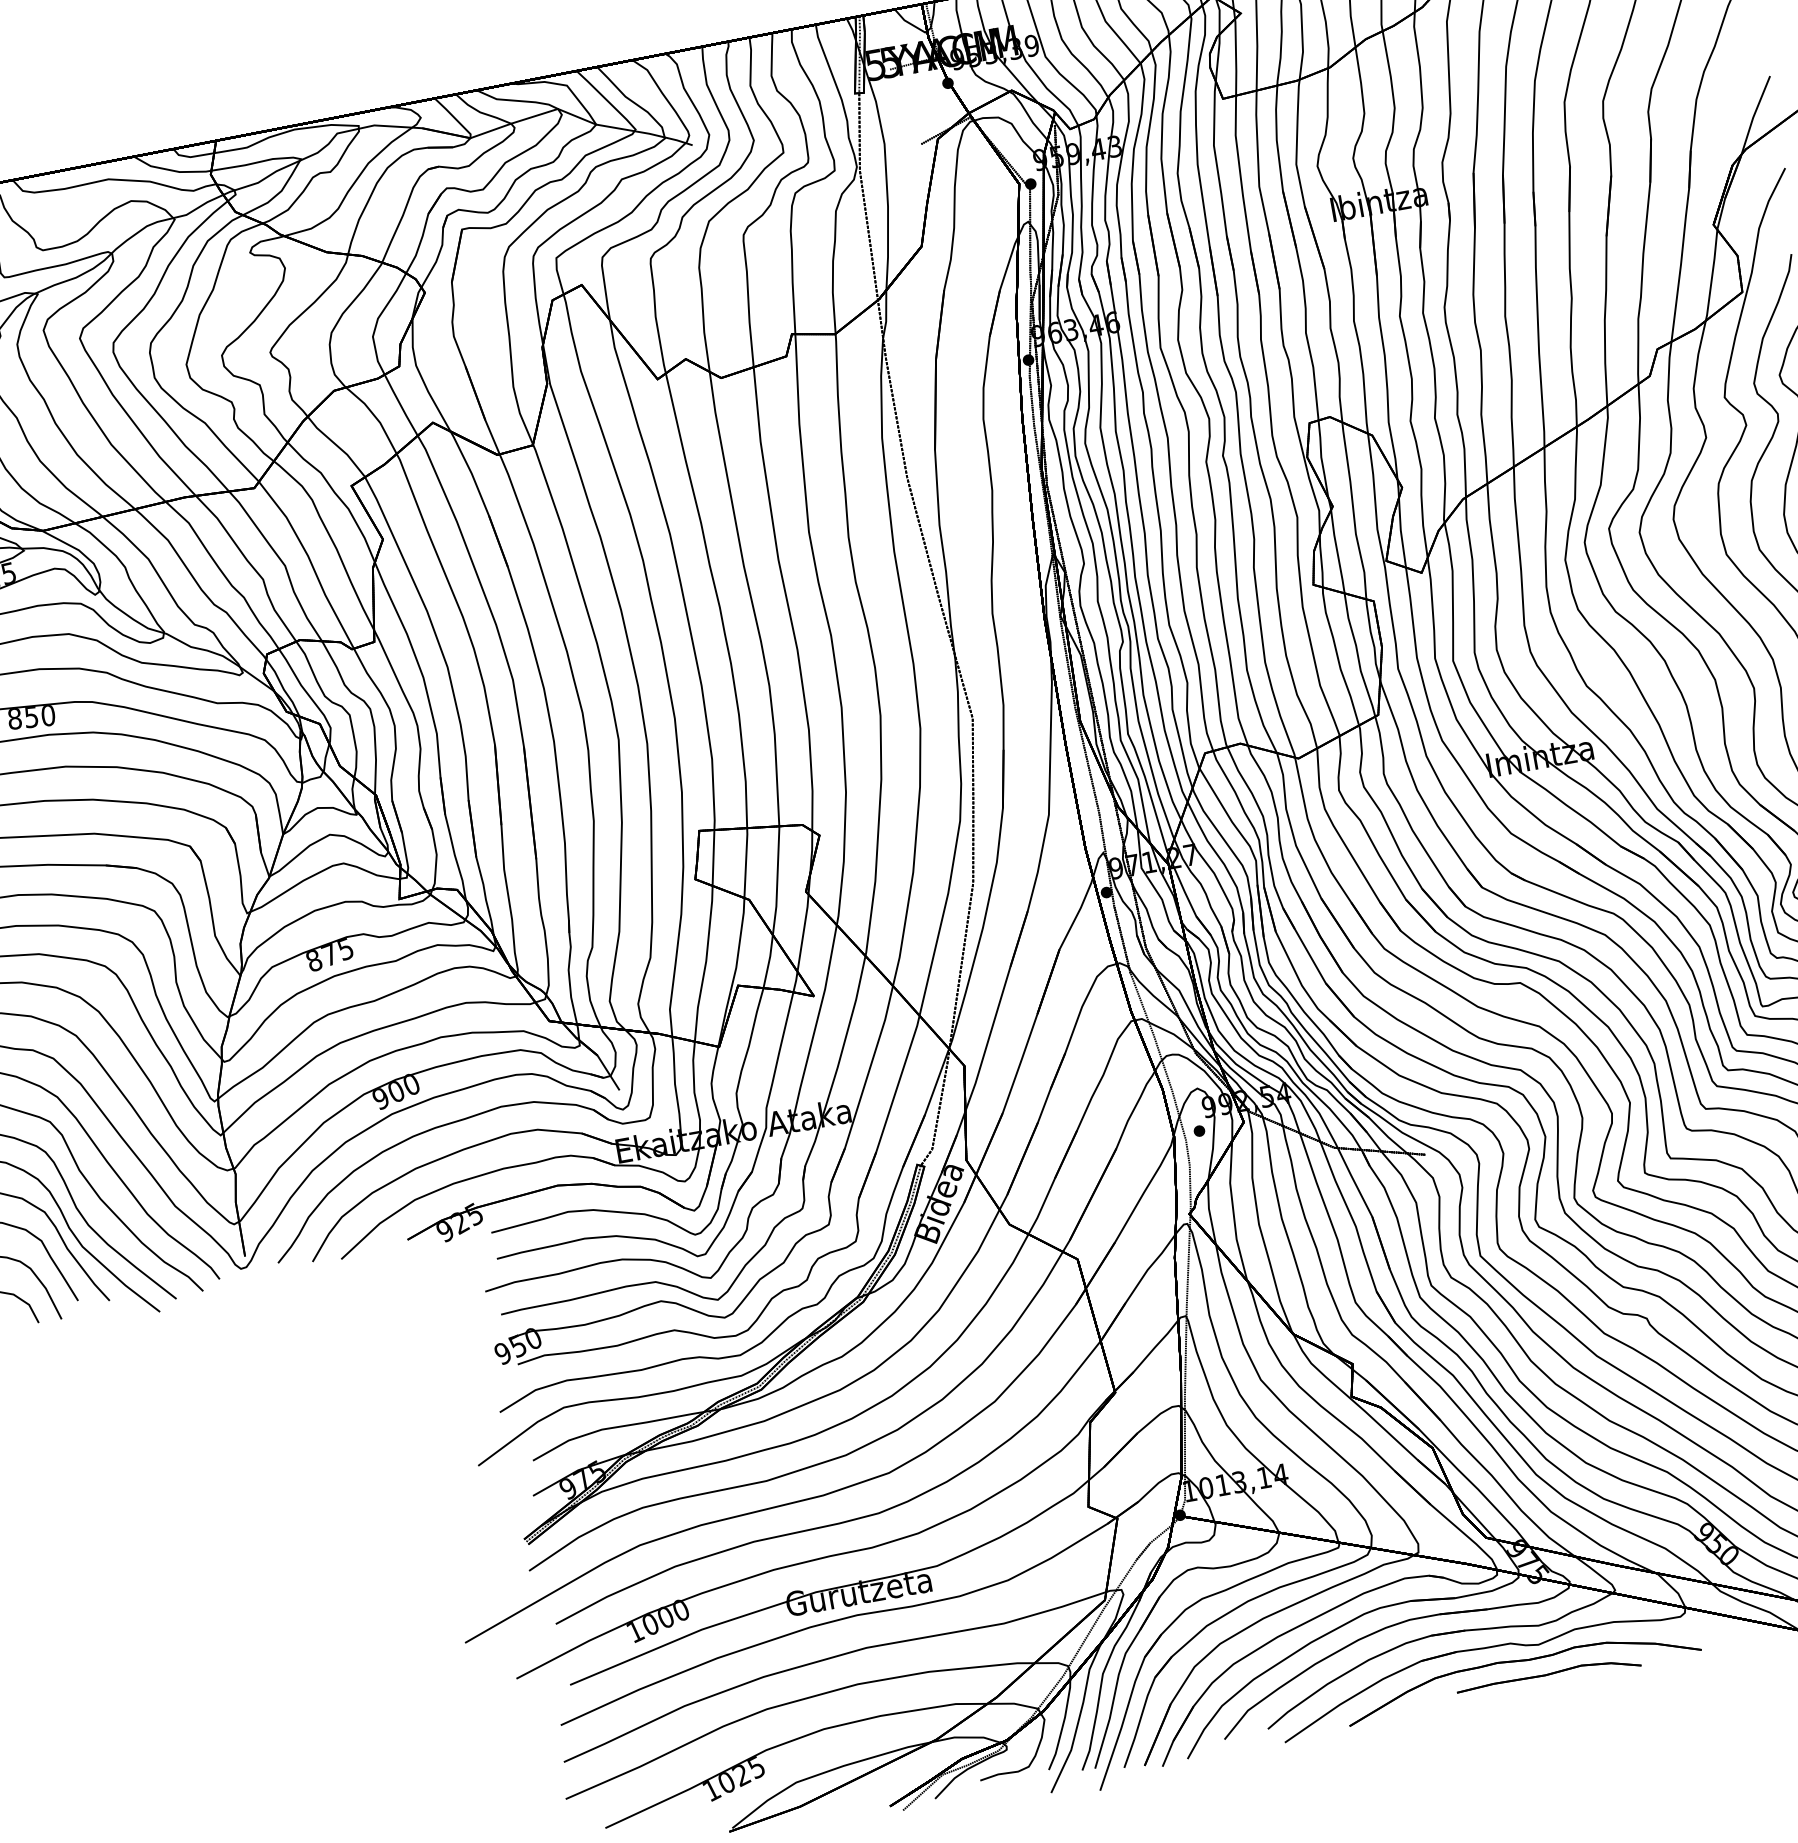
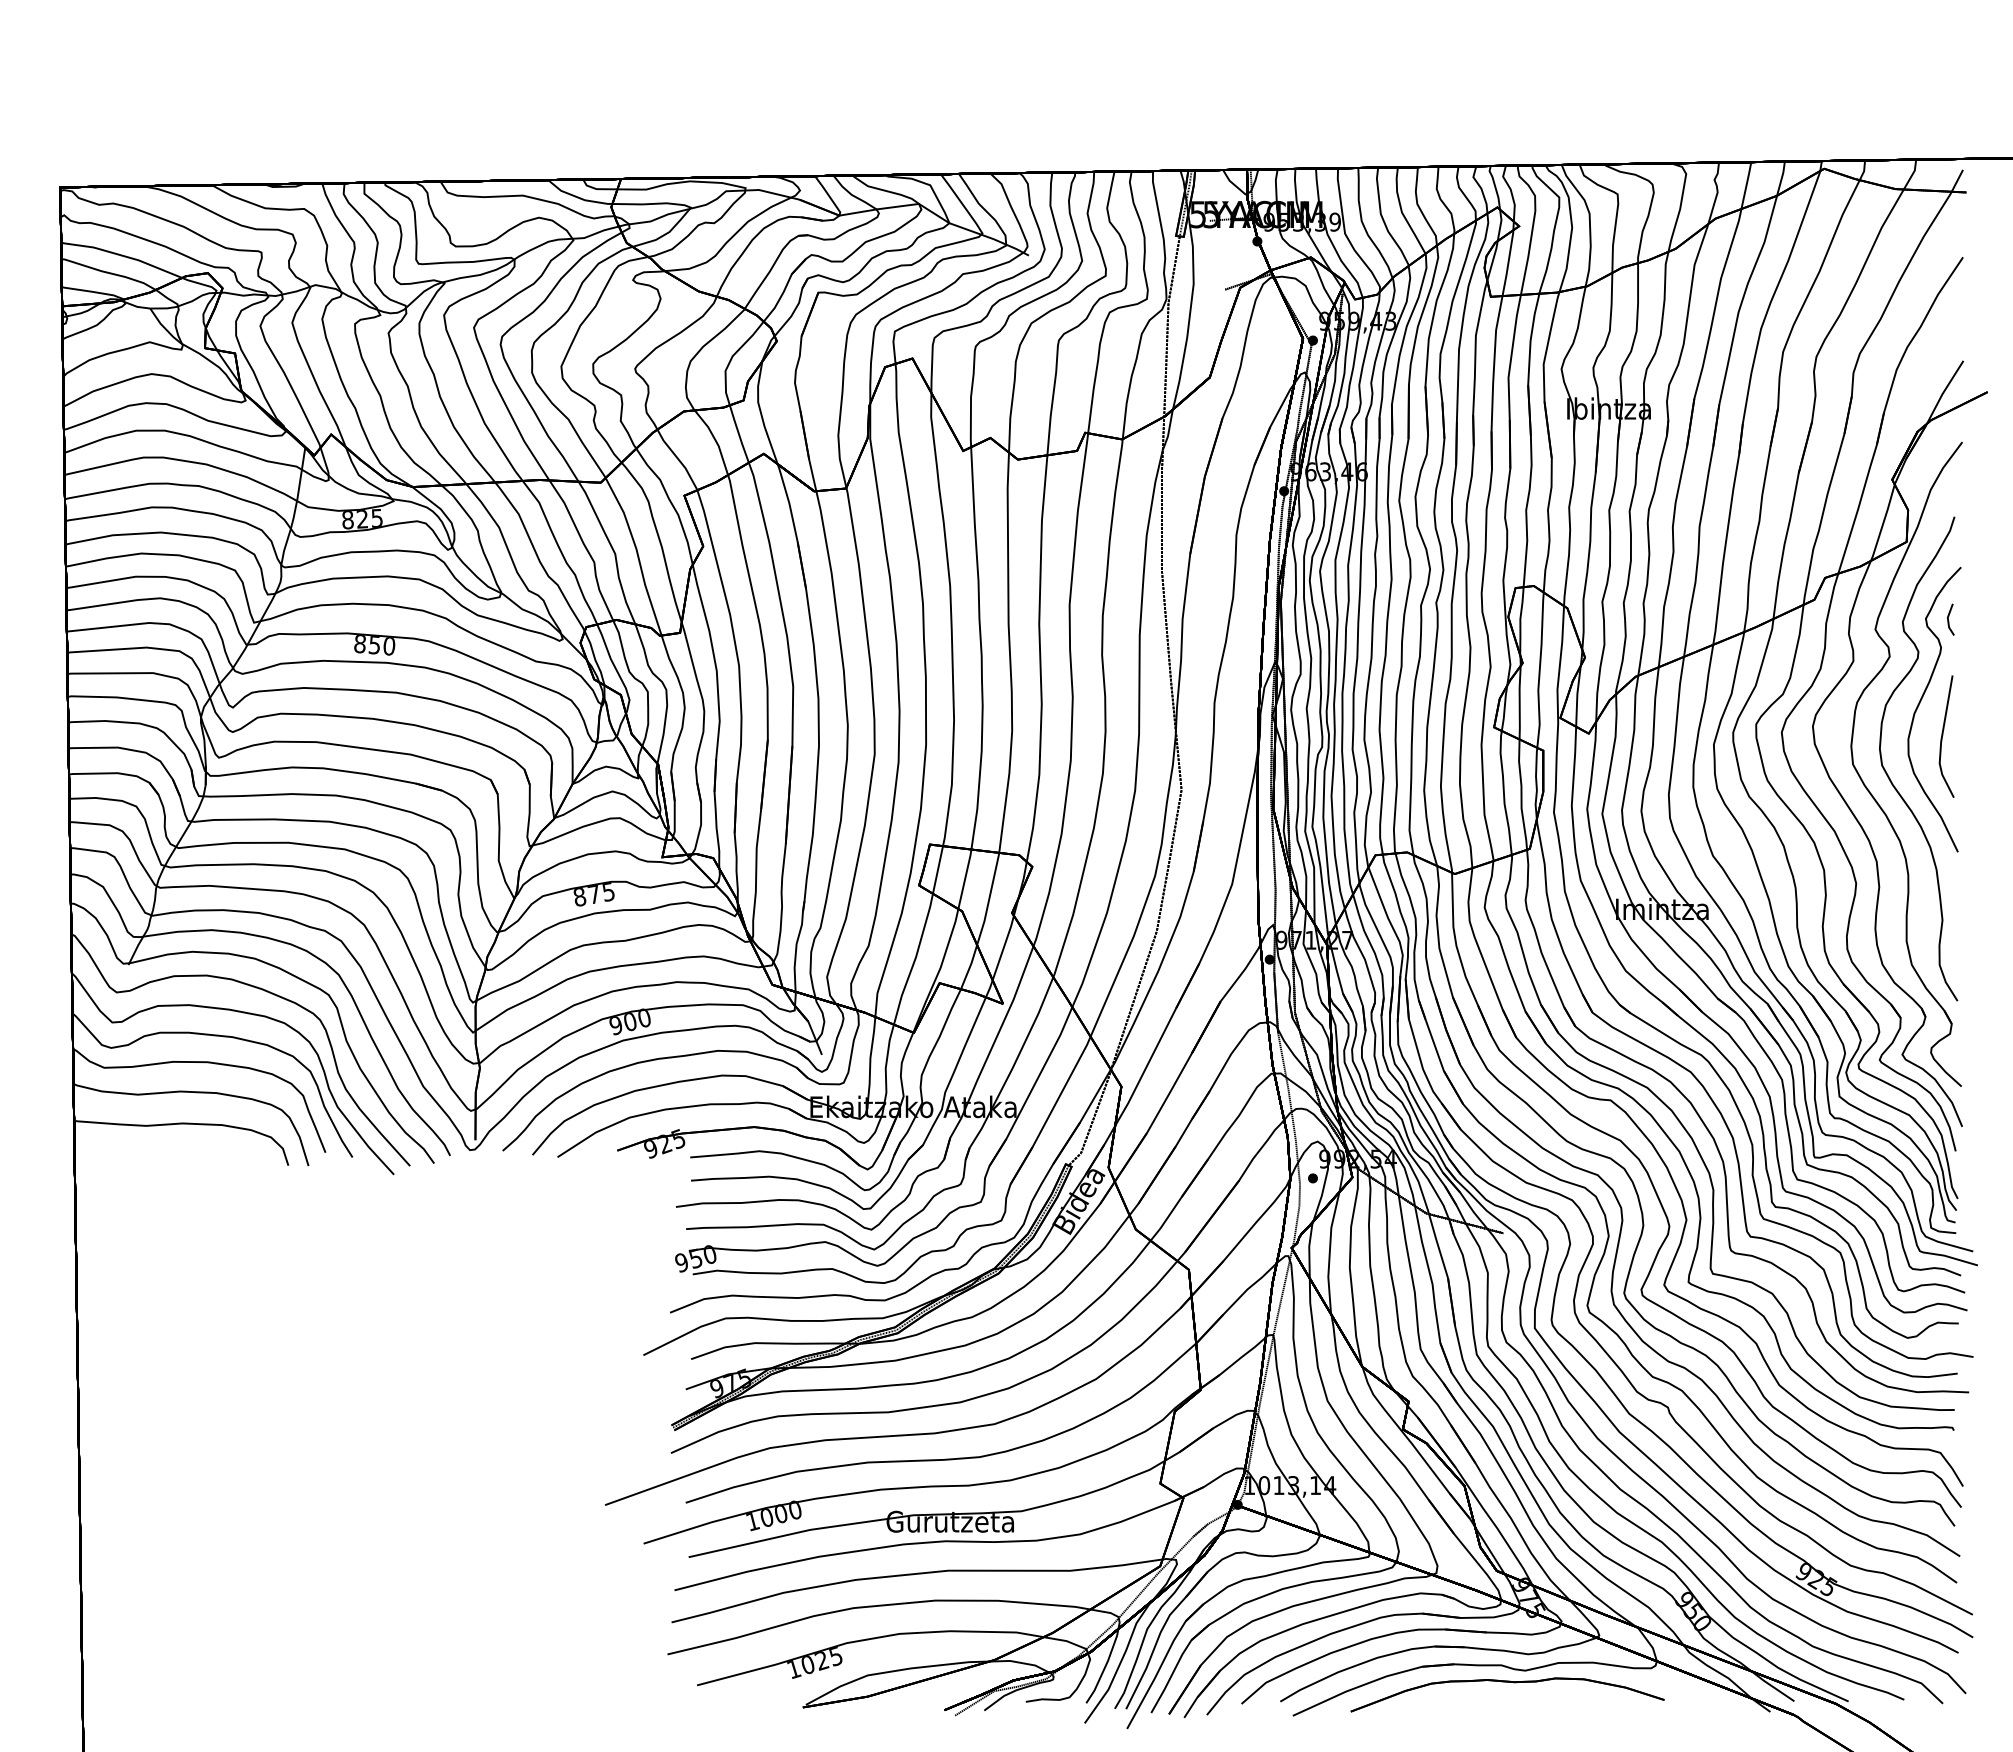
part: (1549, 1676) -> (1529, 1699), removed

